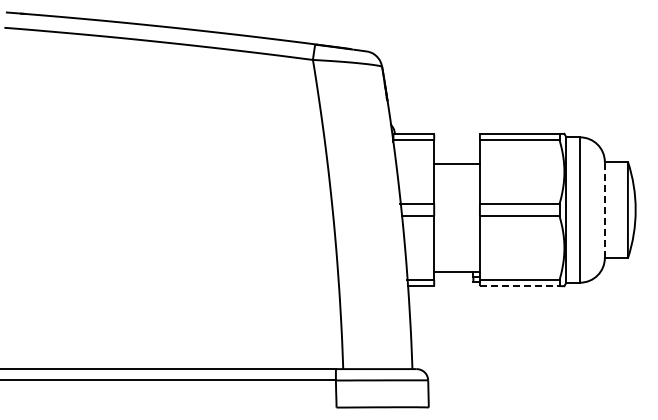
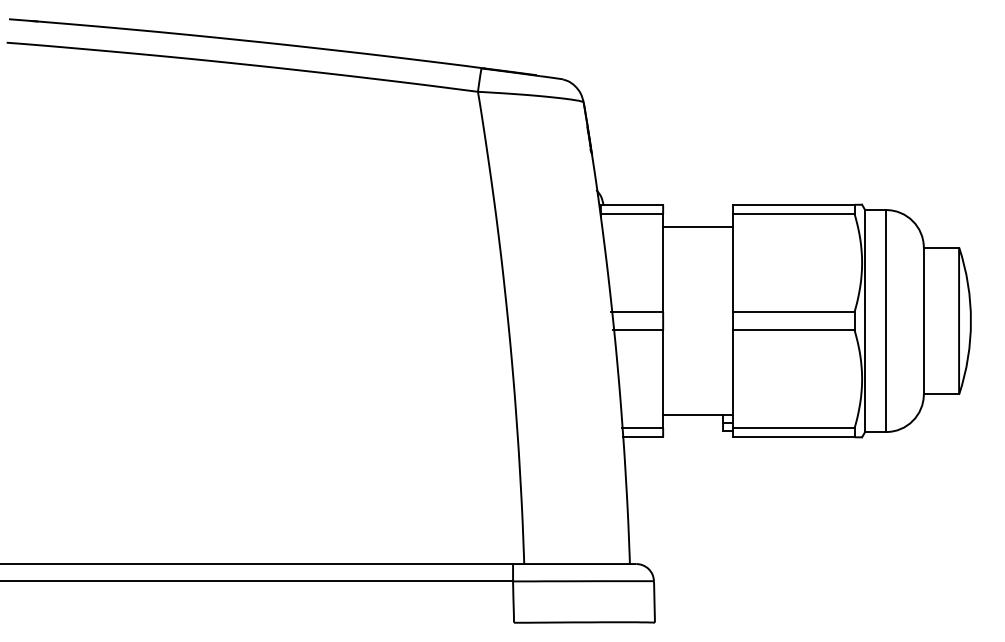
line: (456, 163) -> (697, 227), moved
line: (604, 210) -> (923, 321), dashed -> solid
line: (519, 286) -> (793, 437), dashed -> solid

